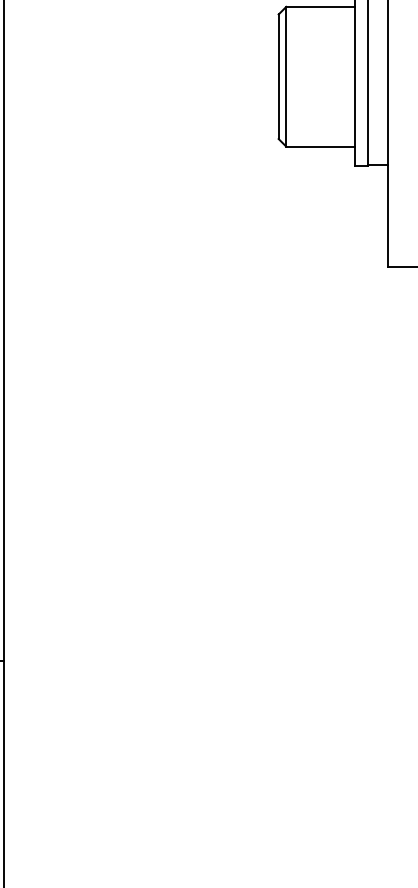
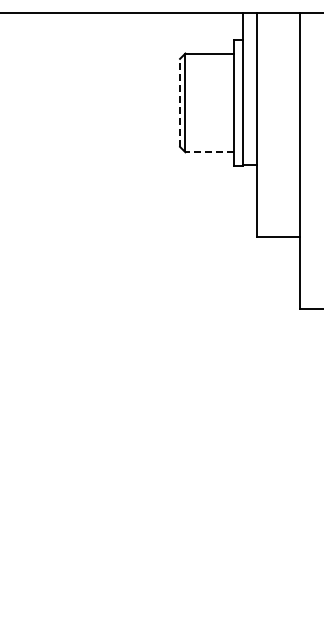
line: (279, 76) -> (180, 102), solid -> dashed
line: (320, 146) -> (209, 152), solid -> dashed

